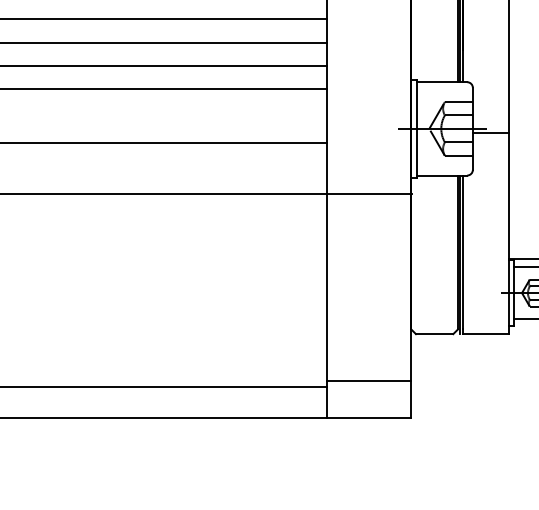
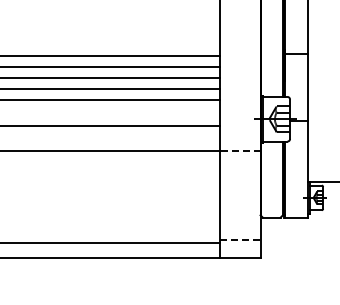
line: (369, 194) -> (240, 150), solid -> dashed
line: (369, 379) -> (240, 239), solid -> dashed

